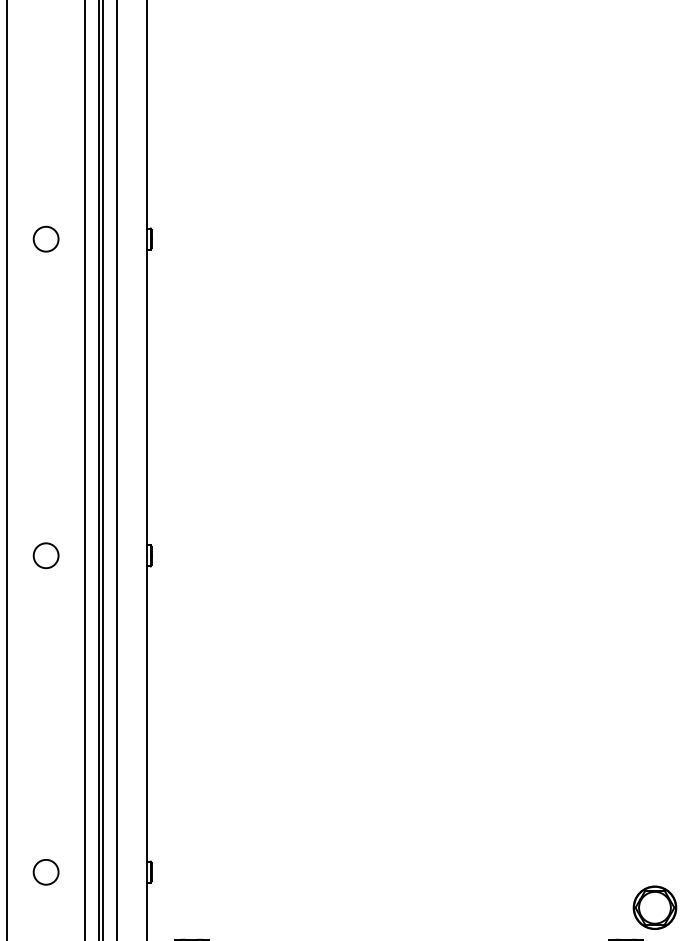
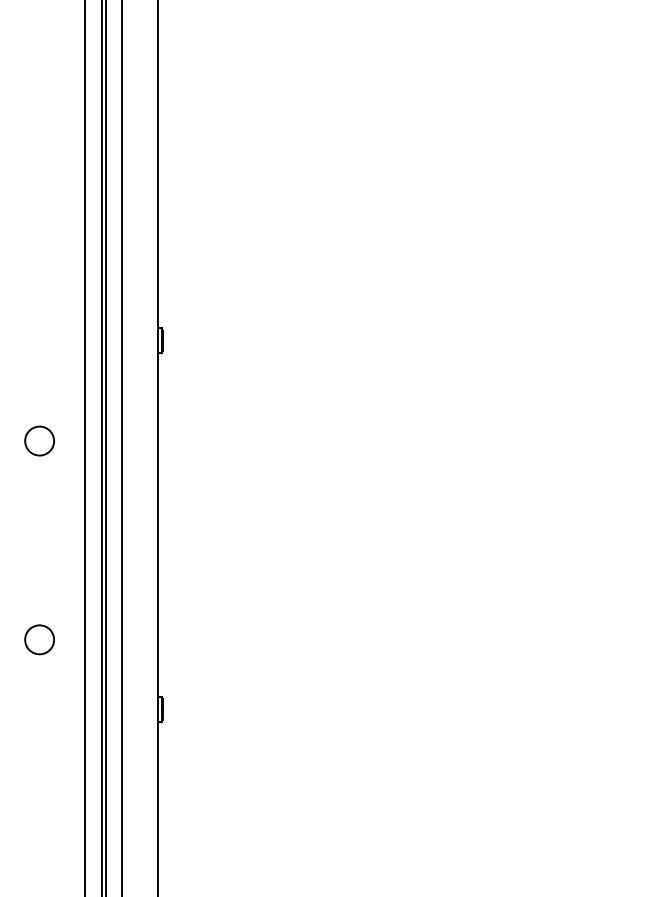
circle: (45, 238) -> (38, 440), moved
circle: (45, 555) -> (38, 639), moved

